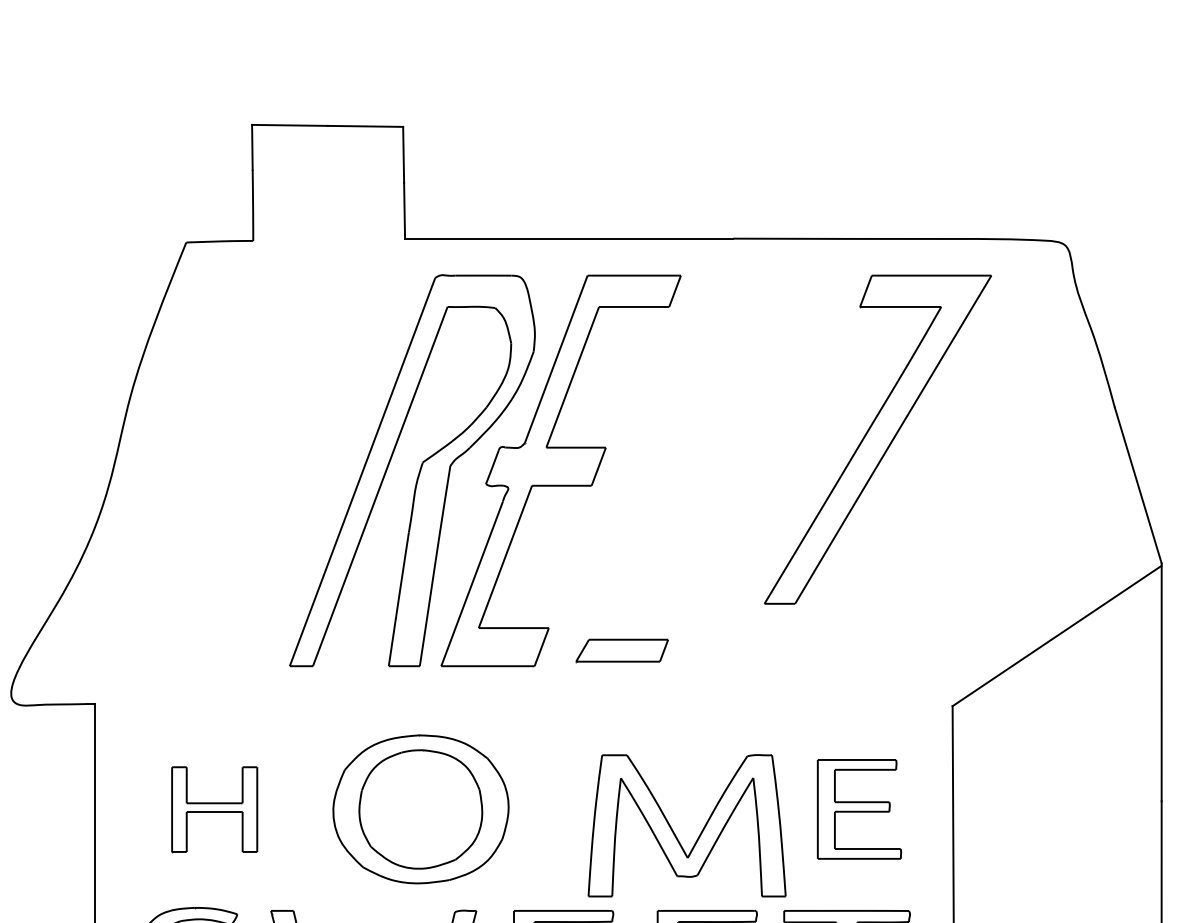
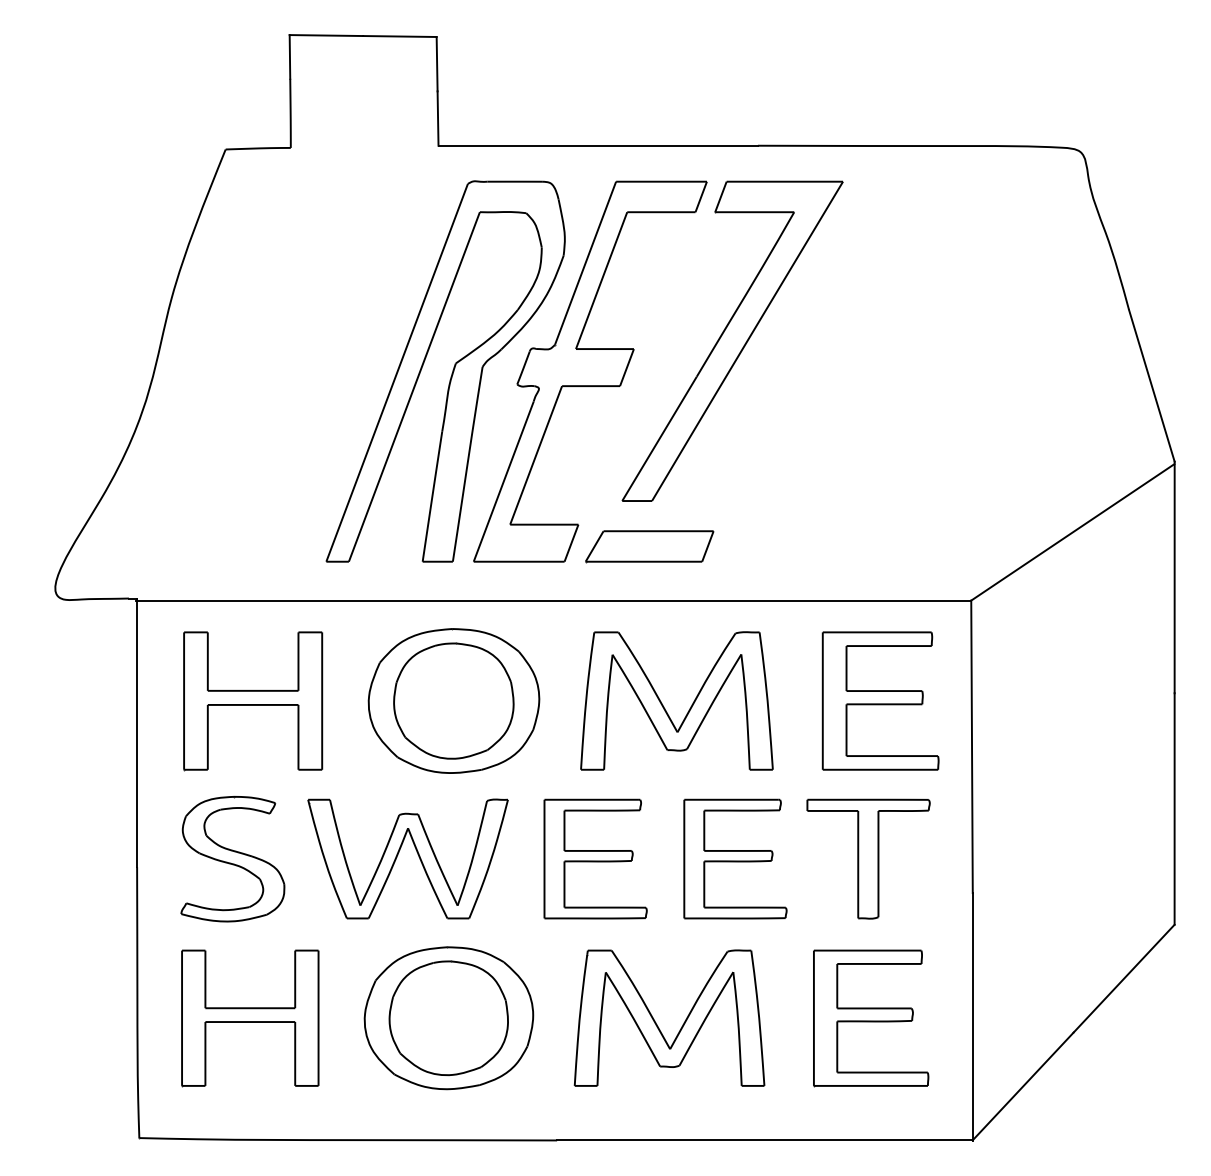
part: (877, 438) -> (732, 340), moved
part: (621, 650) -> (649, 546), size x1.43
line: (522, 707) -> (552, 601), added
part: (859, 808) -> (880, 700), size x1.43
part: (214, 809) -> (253, 701), size x1.67
part: (674, 831) -> (664, 706), moved

